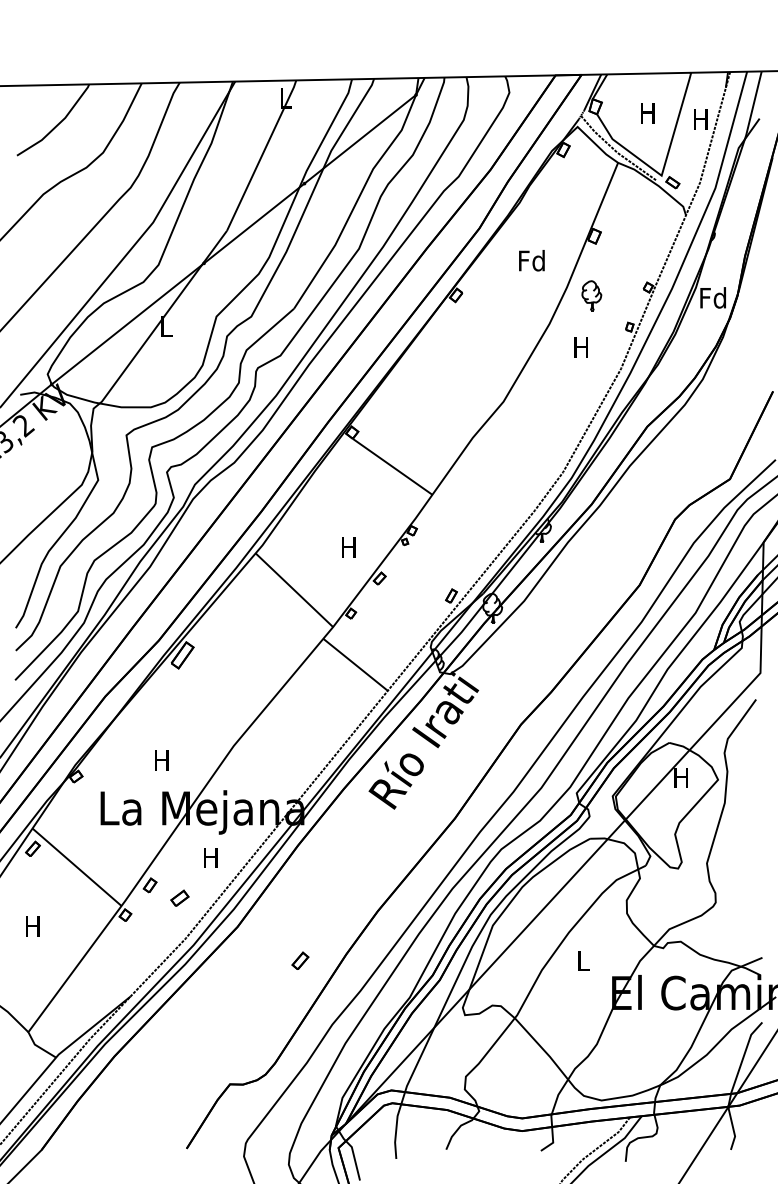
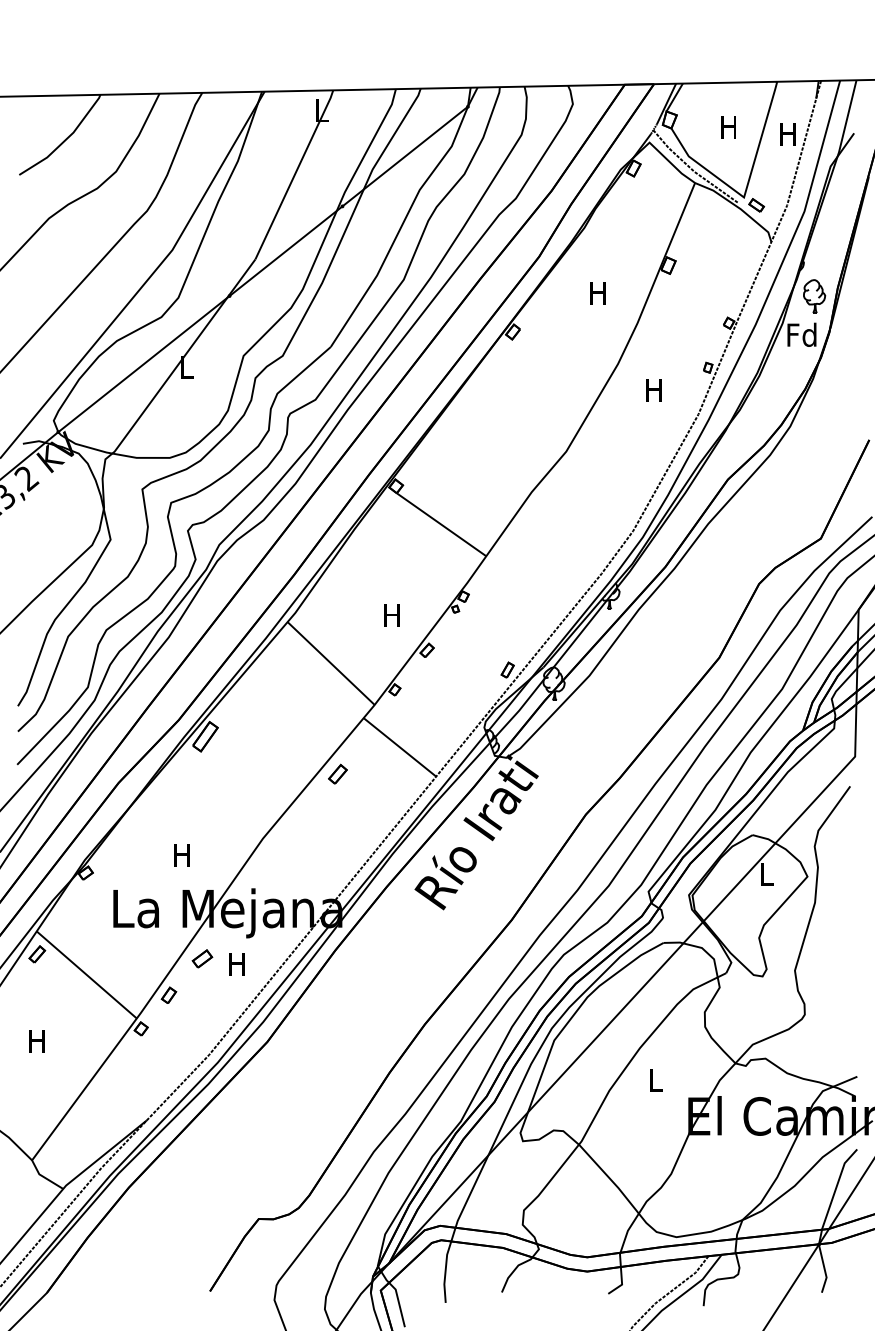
text: (531, 261) -> (597, 293), Fd -> H
part: (591, 295) -> (814, 296), moved
text: (680, 777) -> (765, 874), H -> L
part: (179, 897) -> (202, 958), moved
part: (300, 960) -> (337, 773), moved

